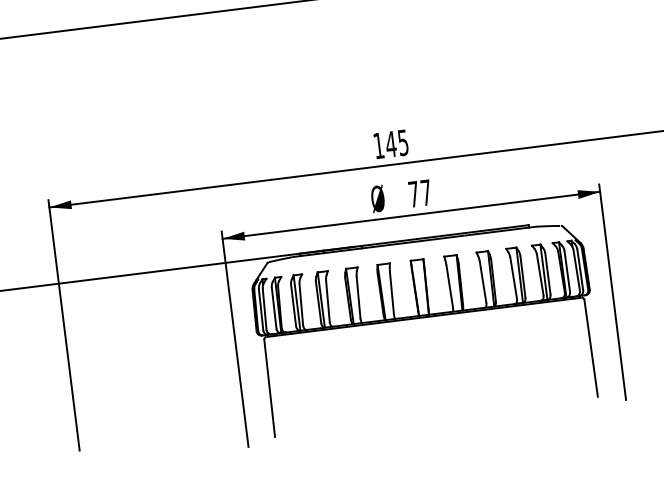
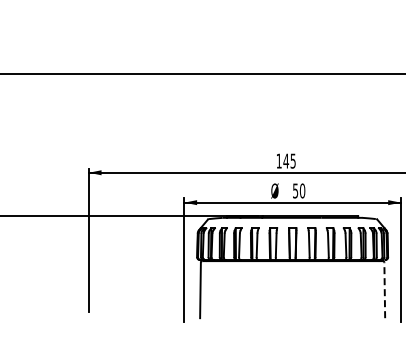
text: (420, 192) -> (299, 190), 77 -> 50
line: (590, 348) -> (384, 290), solid -> dashed

